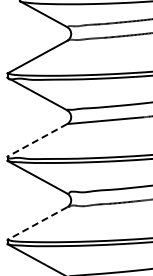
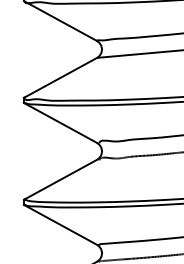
line: (37, 140) -> (60, 77), dashed -> solid
line: (37, 223) -> (60, 179), dashed -> solid

